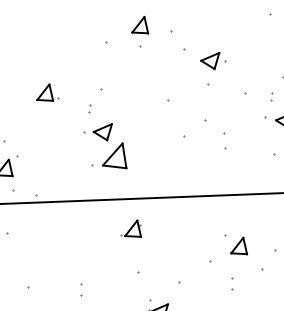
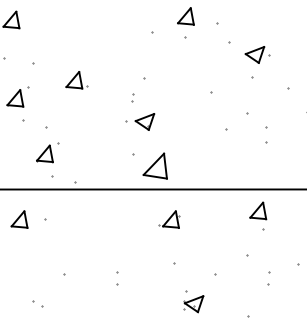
part: (47, 93) -> (76, 80), moved
part: (113, 155) -> (154, 165), moved
part: (239, 245) -> (258, 210), moved

